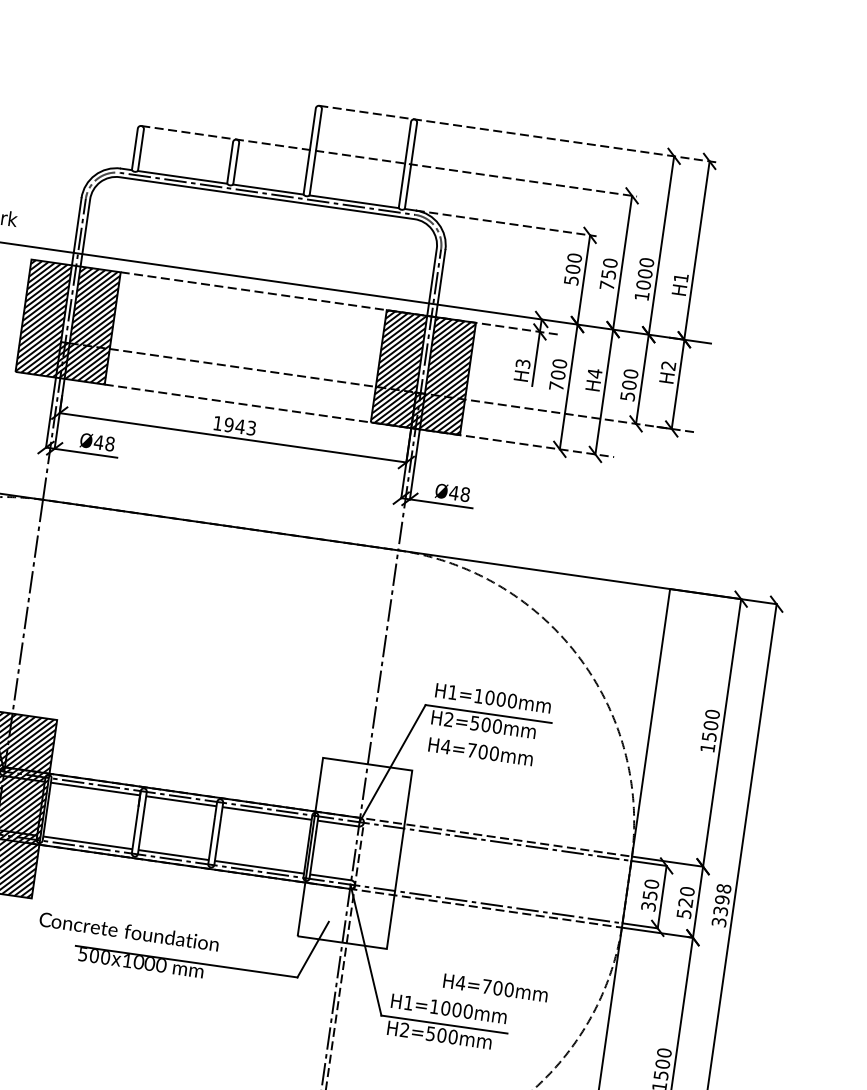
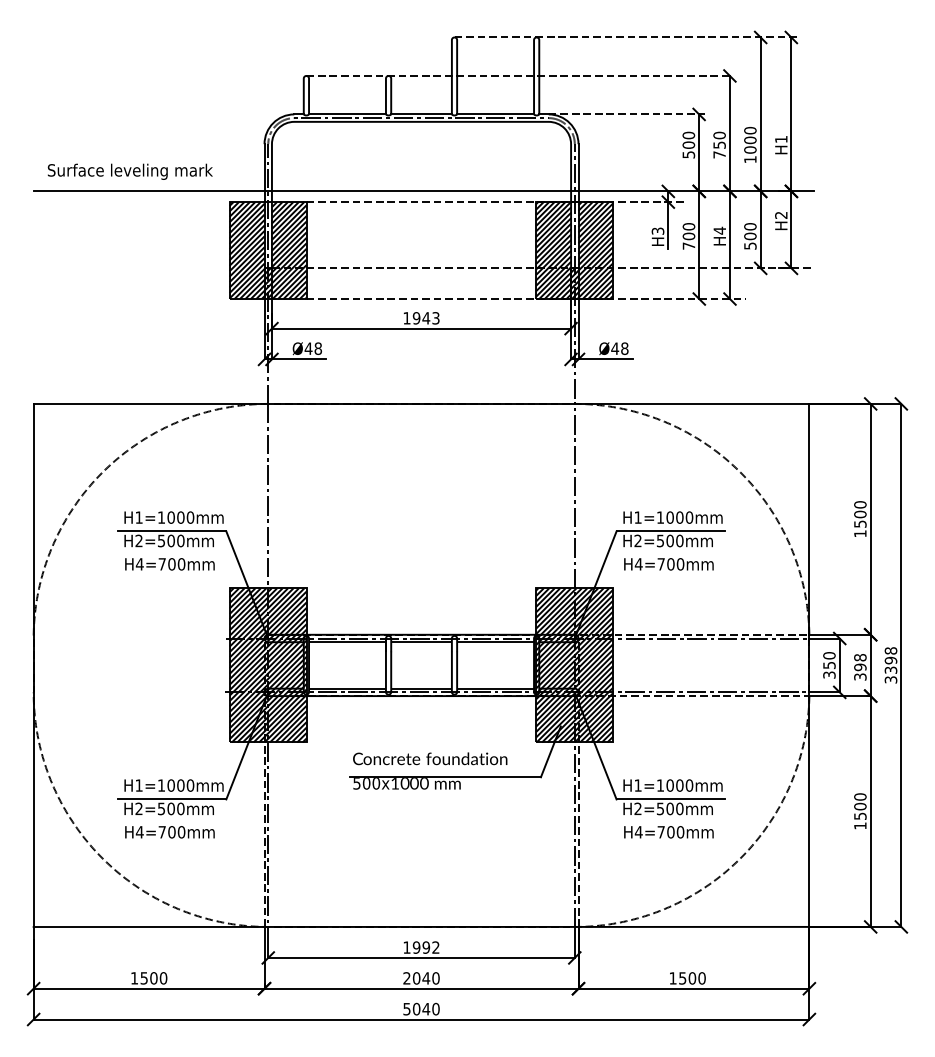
hatch: (354, 853) -> (574, 665), added
text: (686, 901) -> (860, 666), 520 -> 398
text: (129, 931) -> (430, 758), moved
text: (495, 988) -> (668, 832), moved

